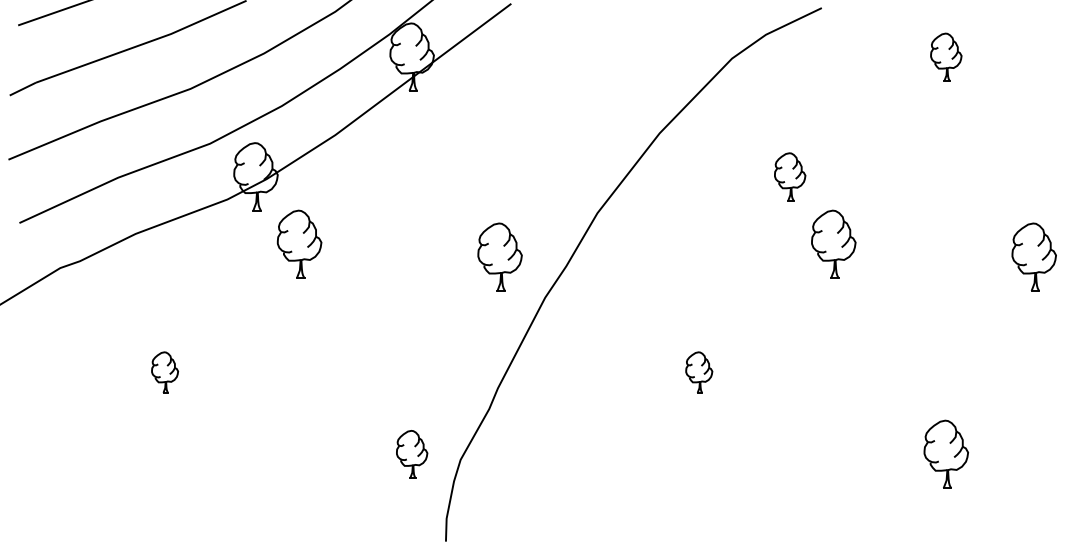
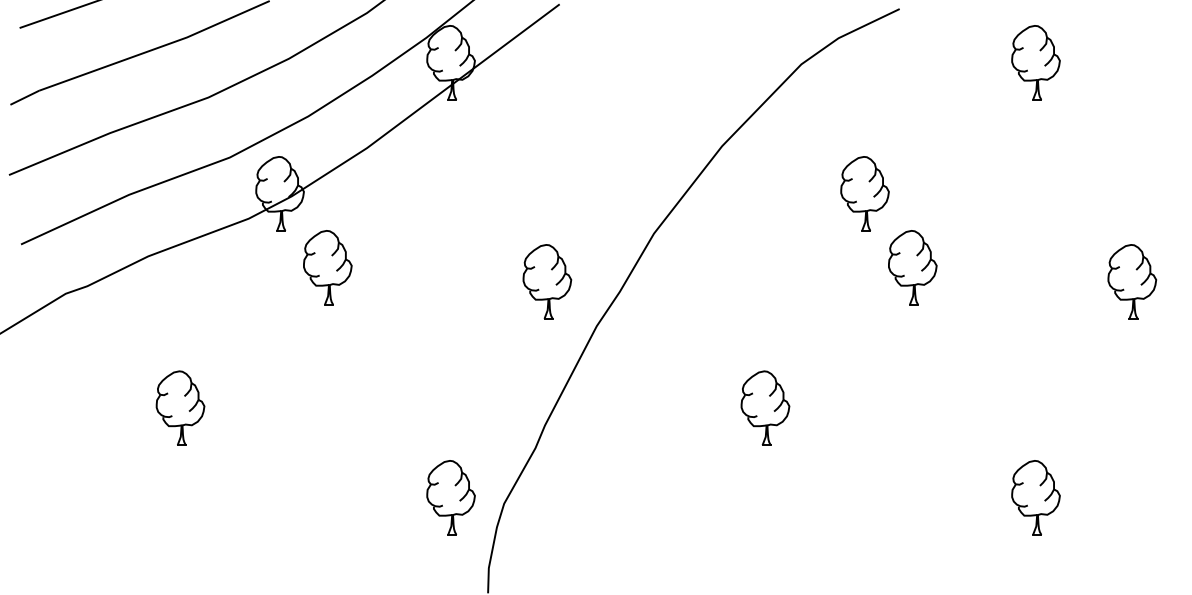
part: (945, 56) -> (1035, 62), size x1.43
part: (789, 176) -> (864, 193), size x1.43
part: (165, 371) -> (180, 407), size x1.67
part: (699, 371) -> (765, 407), size x1.67
part: (411, 454) -> (450, 497), size x1.43

